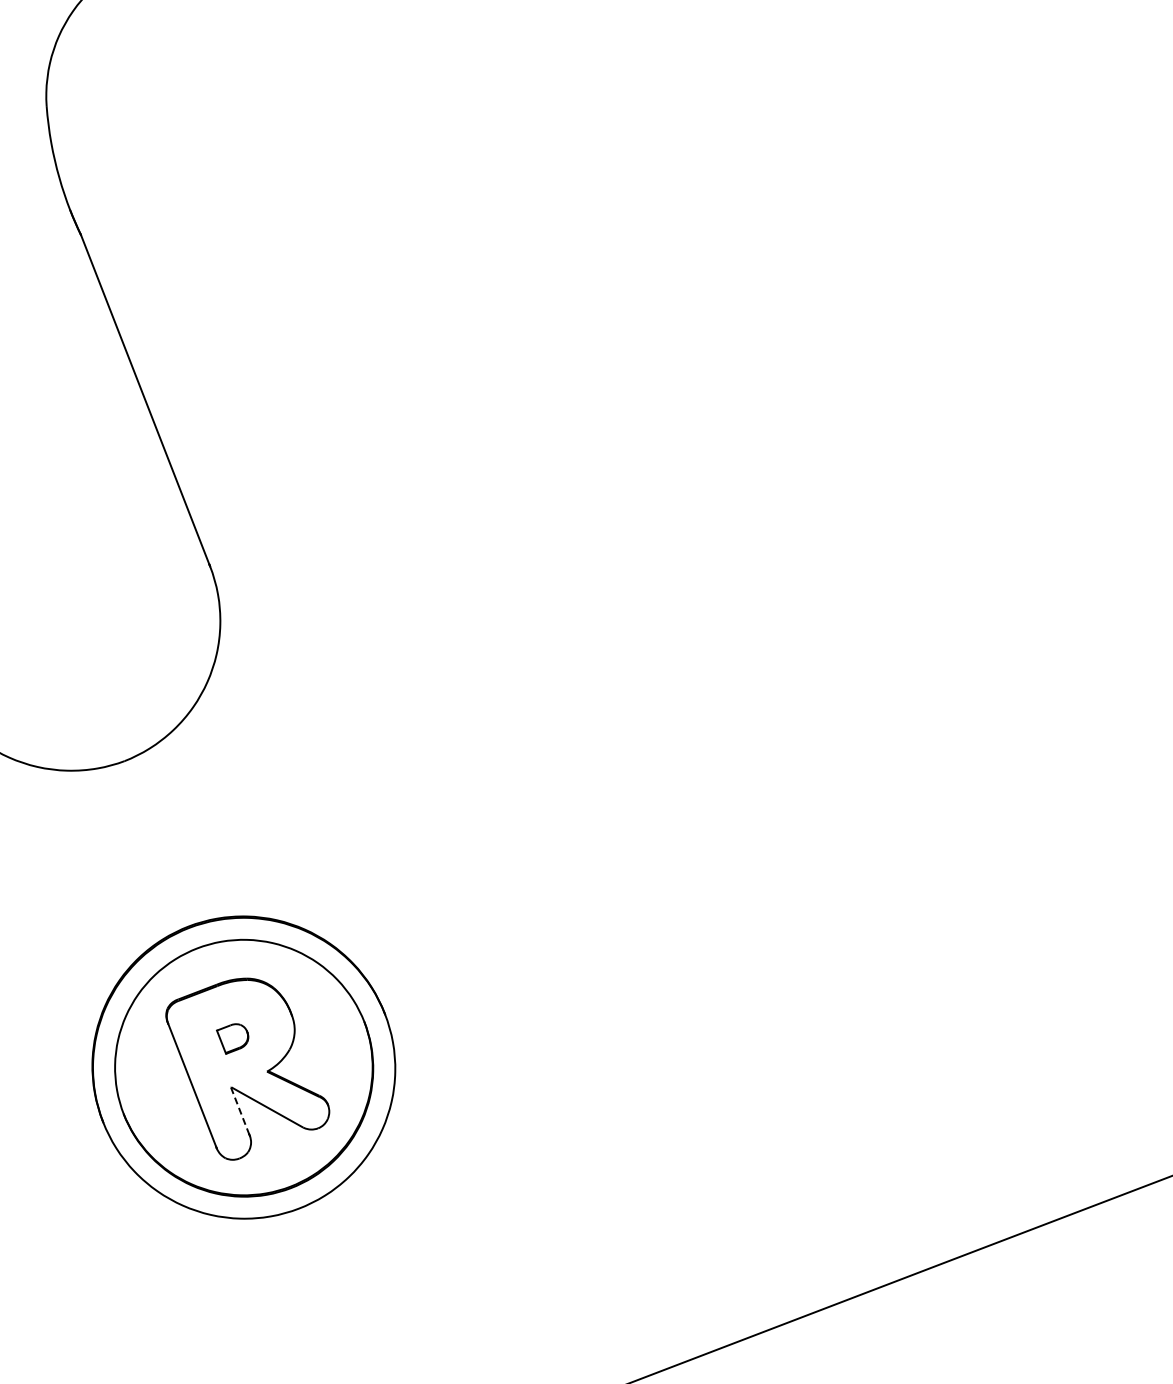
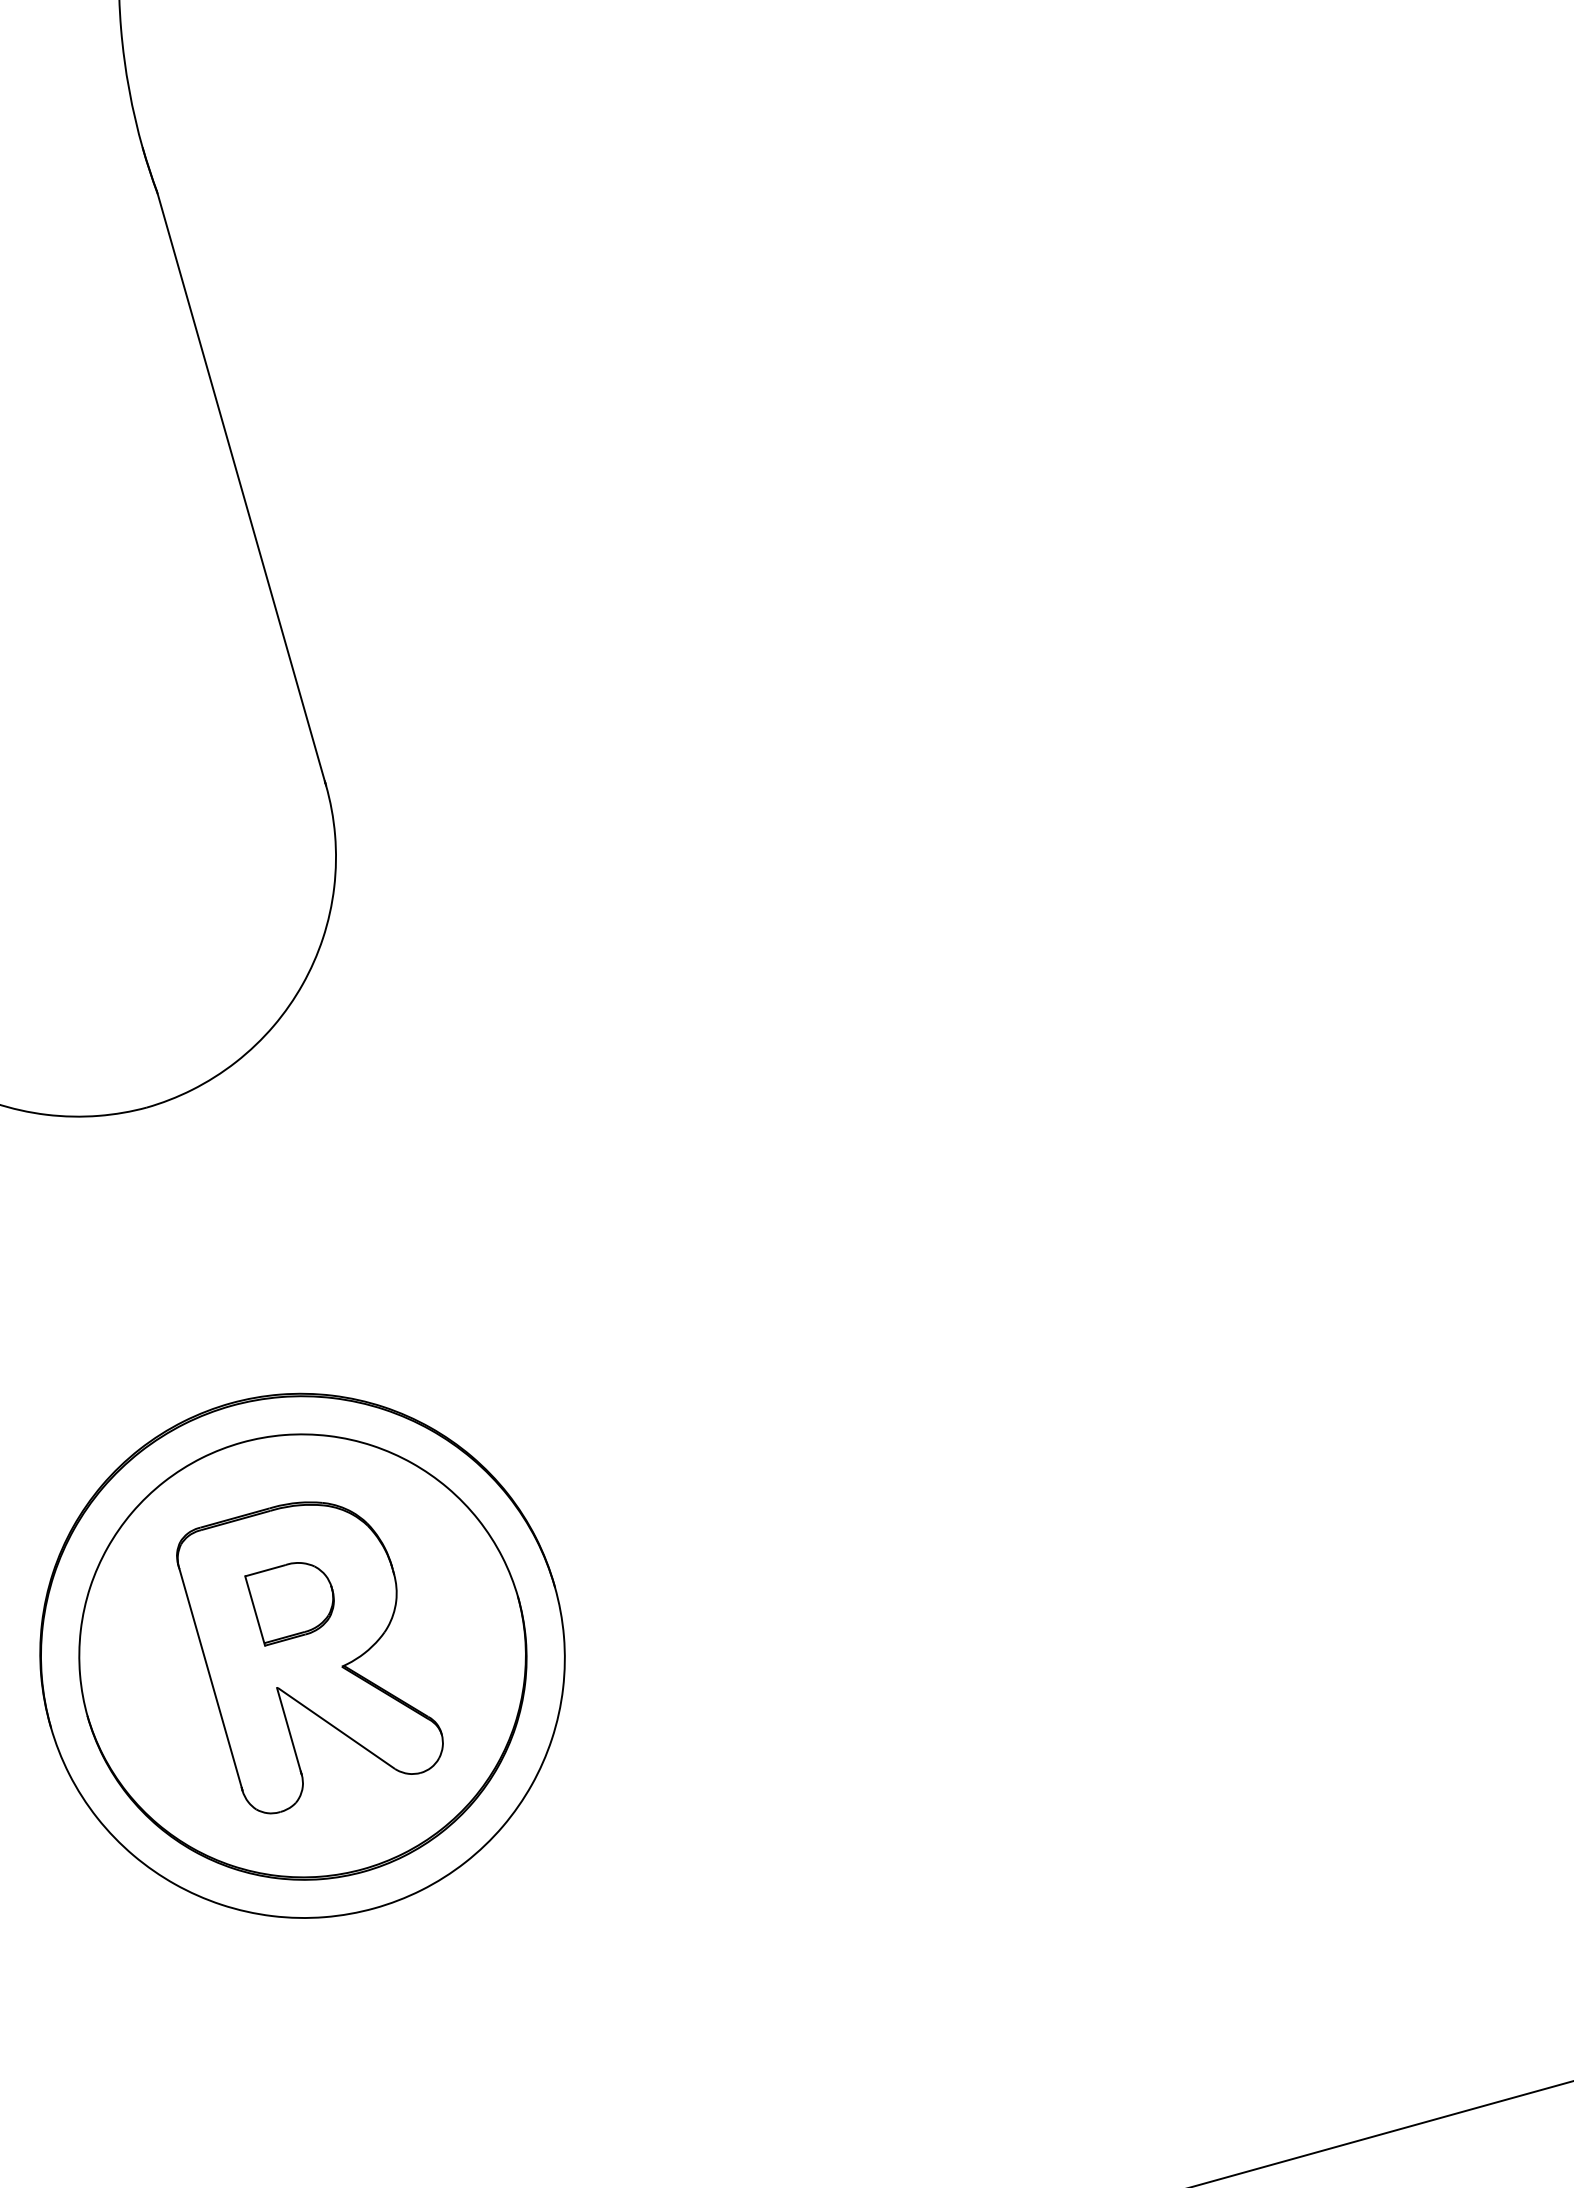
part: (232, 1038) -> (287, 1603), size x1.67
line: (240, 1111) -> (289, 1731), dashed -> solid

